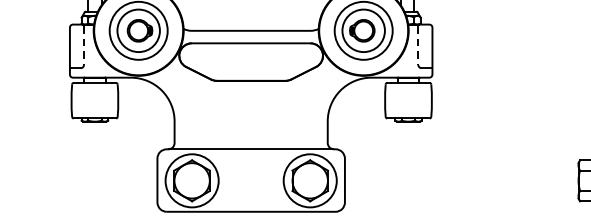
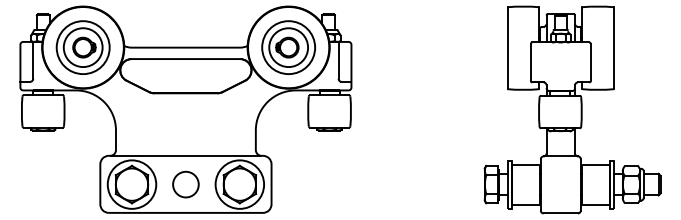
line: (84, 46) -> (33, 61), dashed -> solid
line: (418, 46) -> (338, 61), dashed -> solid
circle: (250, 180) -> (185, 184), added

